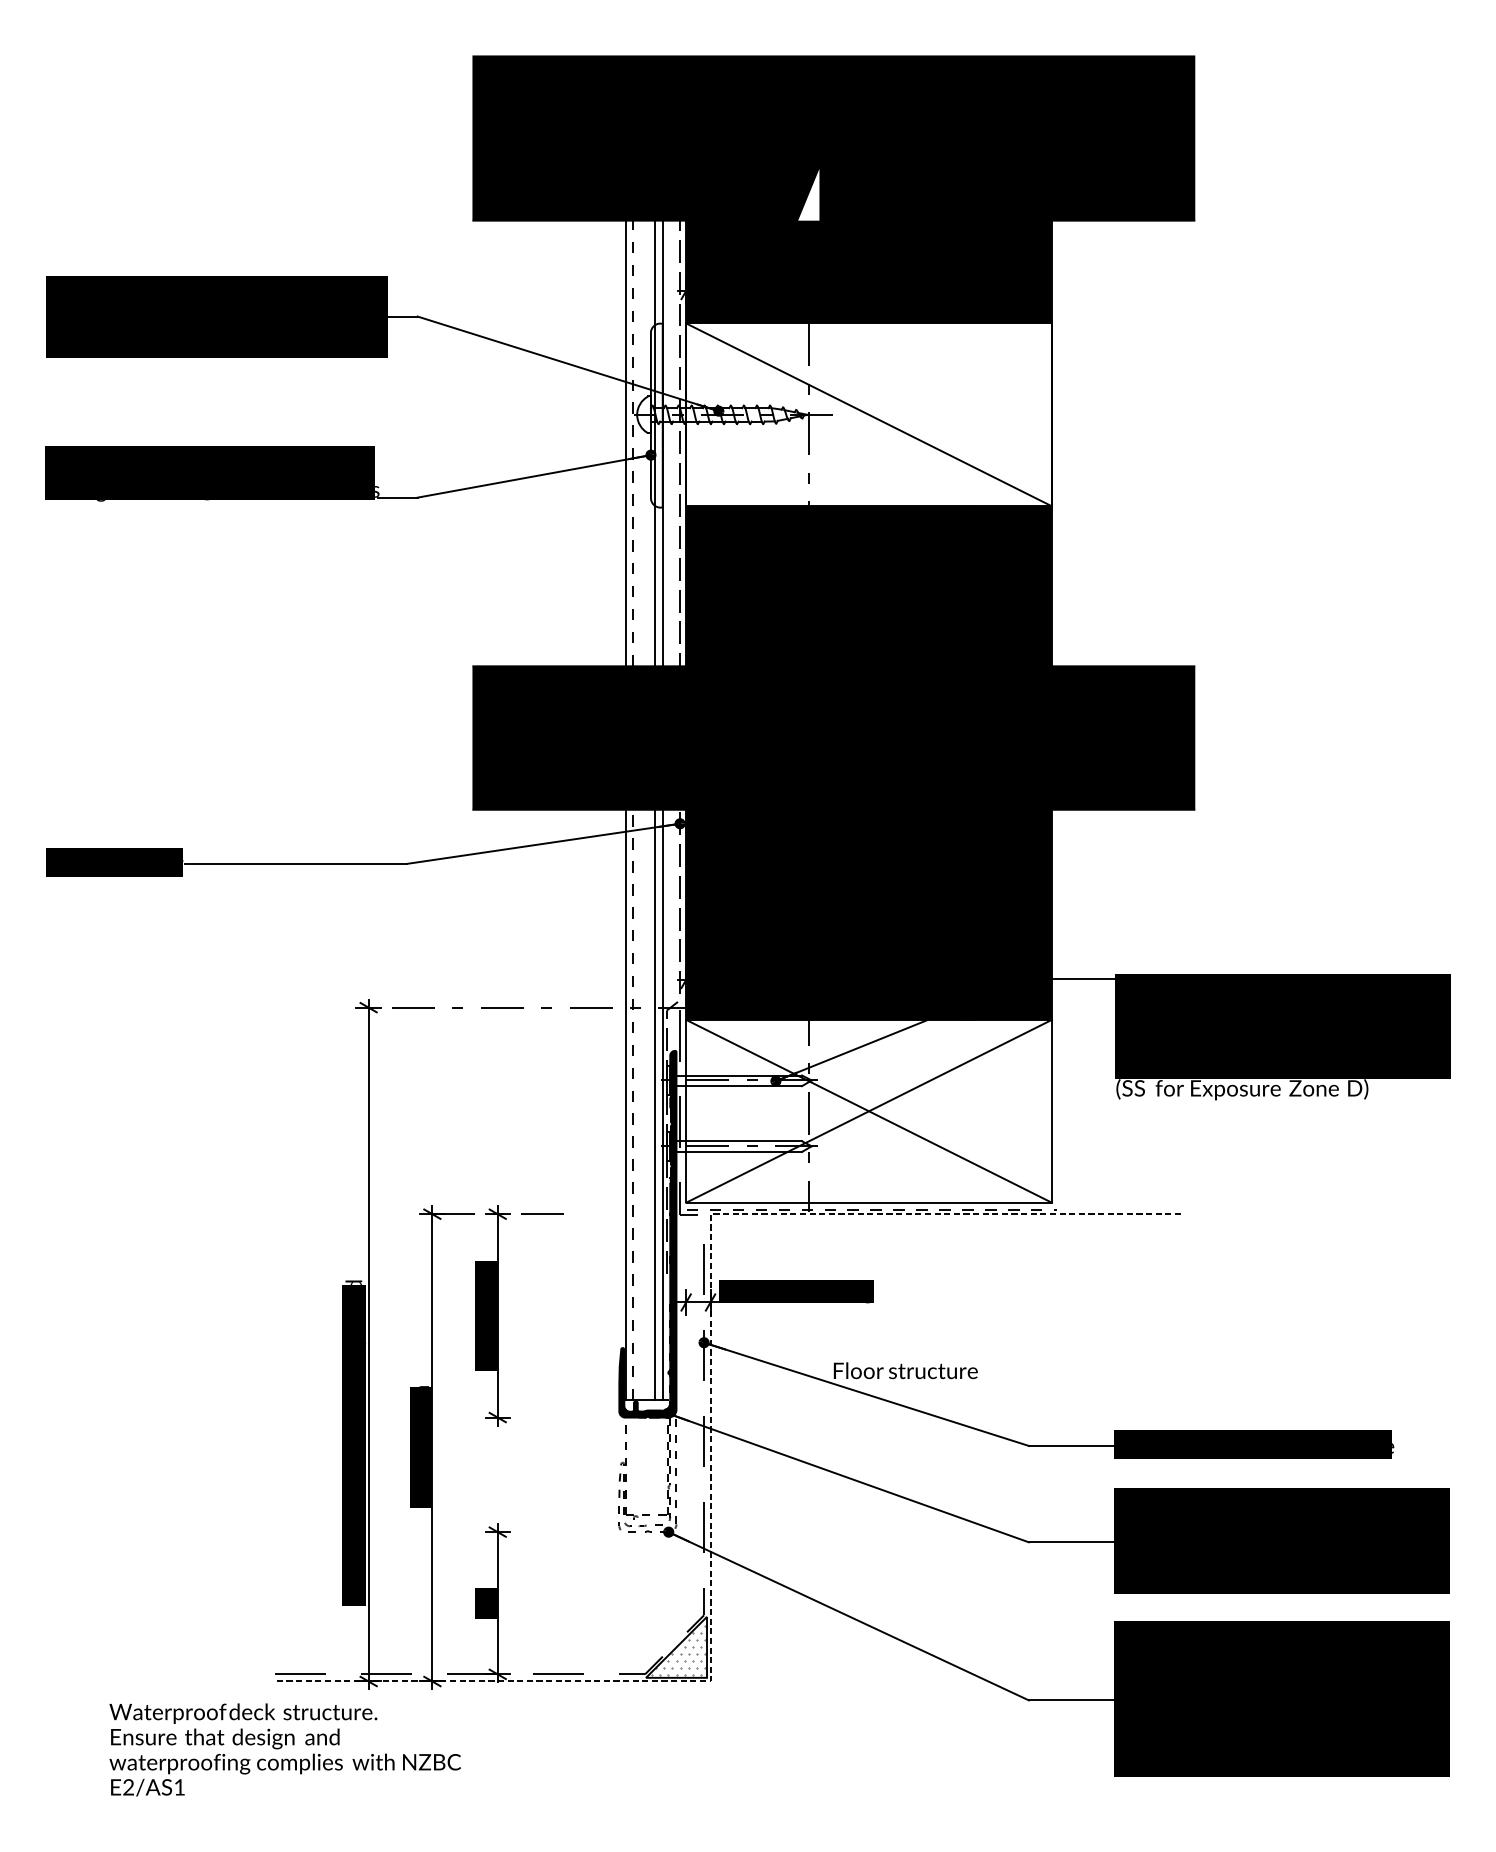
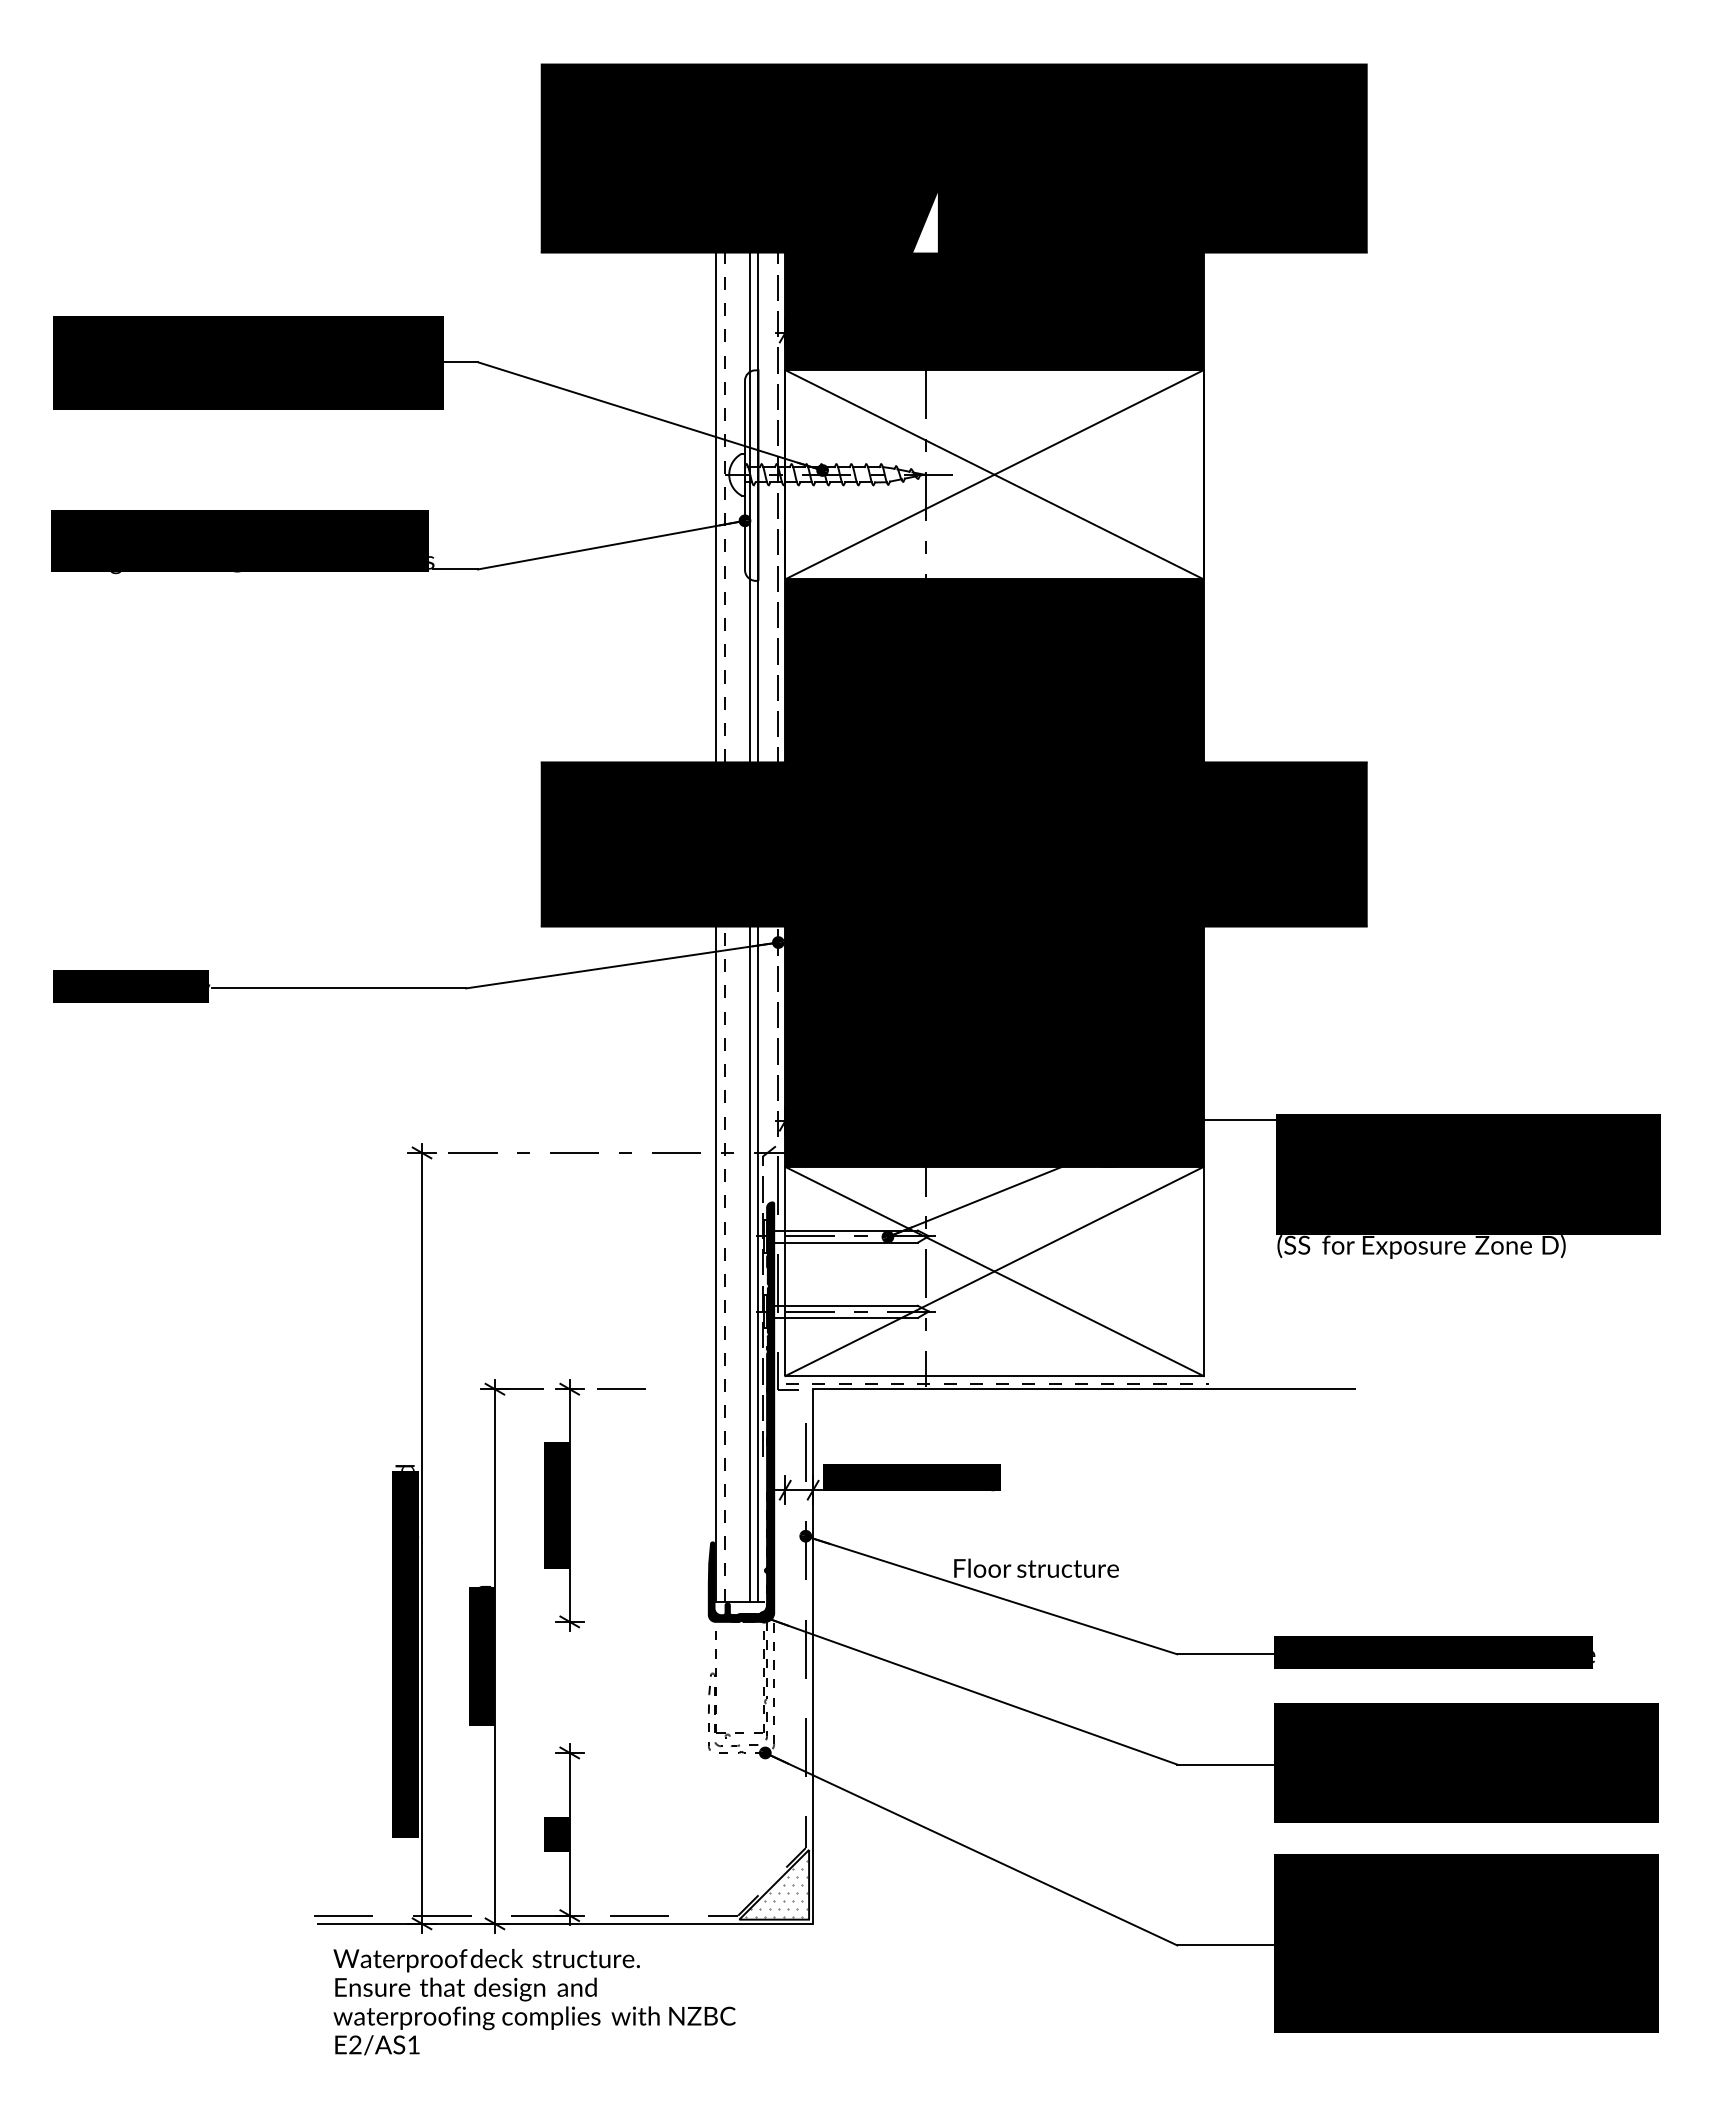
line: (869, 414) -> (994, 474), added
line: (710, 1427) -> (813, 1633), dashed -> solid
text: (285, 1750) -> (534, 2002), moved

